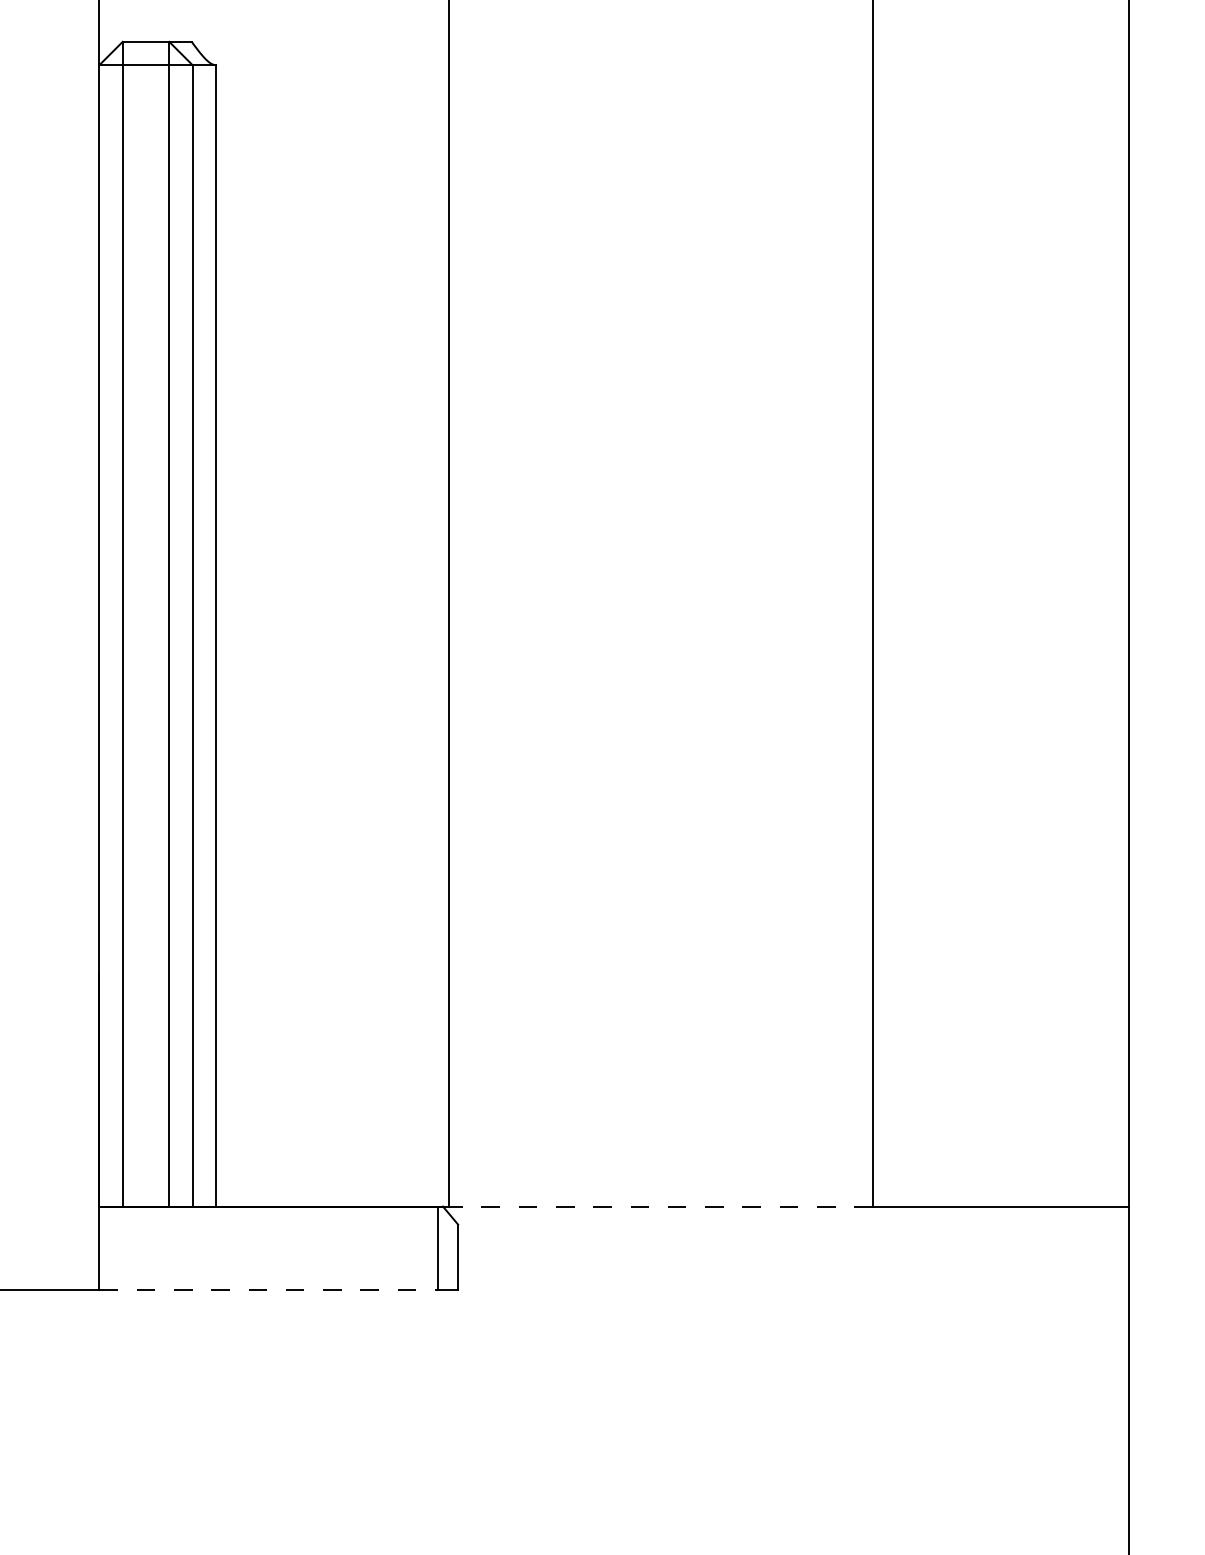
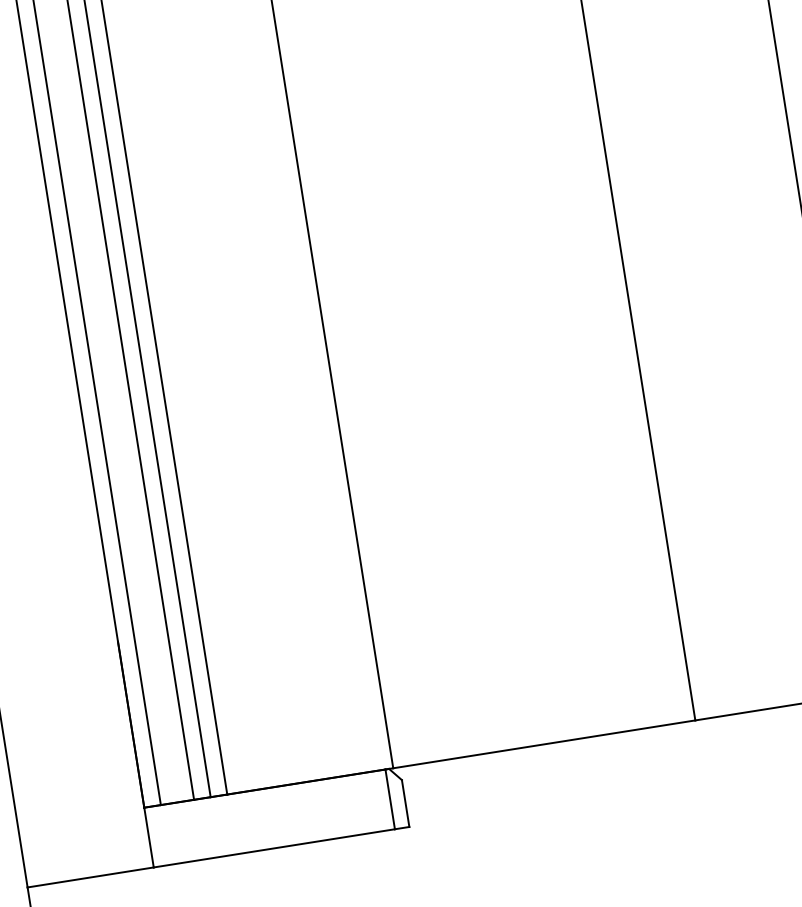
line: (660, 1206) -> (544, 744), dashed -> solid
line: (269, 1290) -> (274, 848), dashed -> solid

